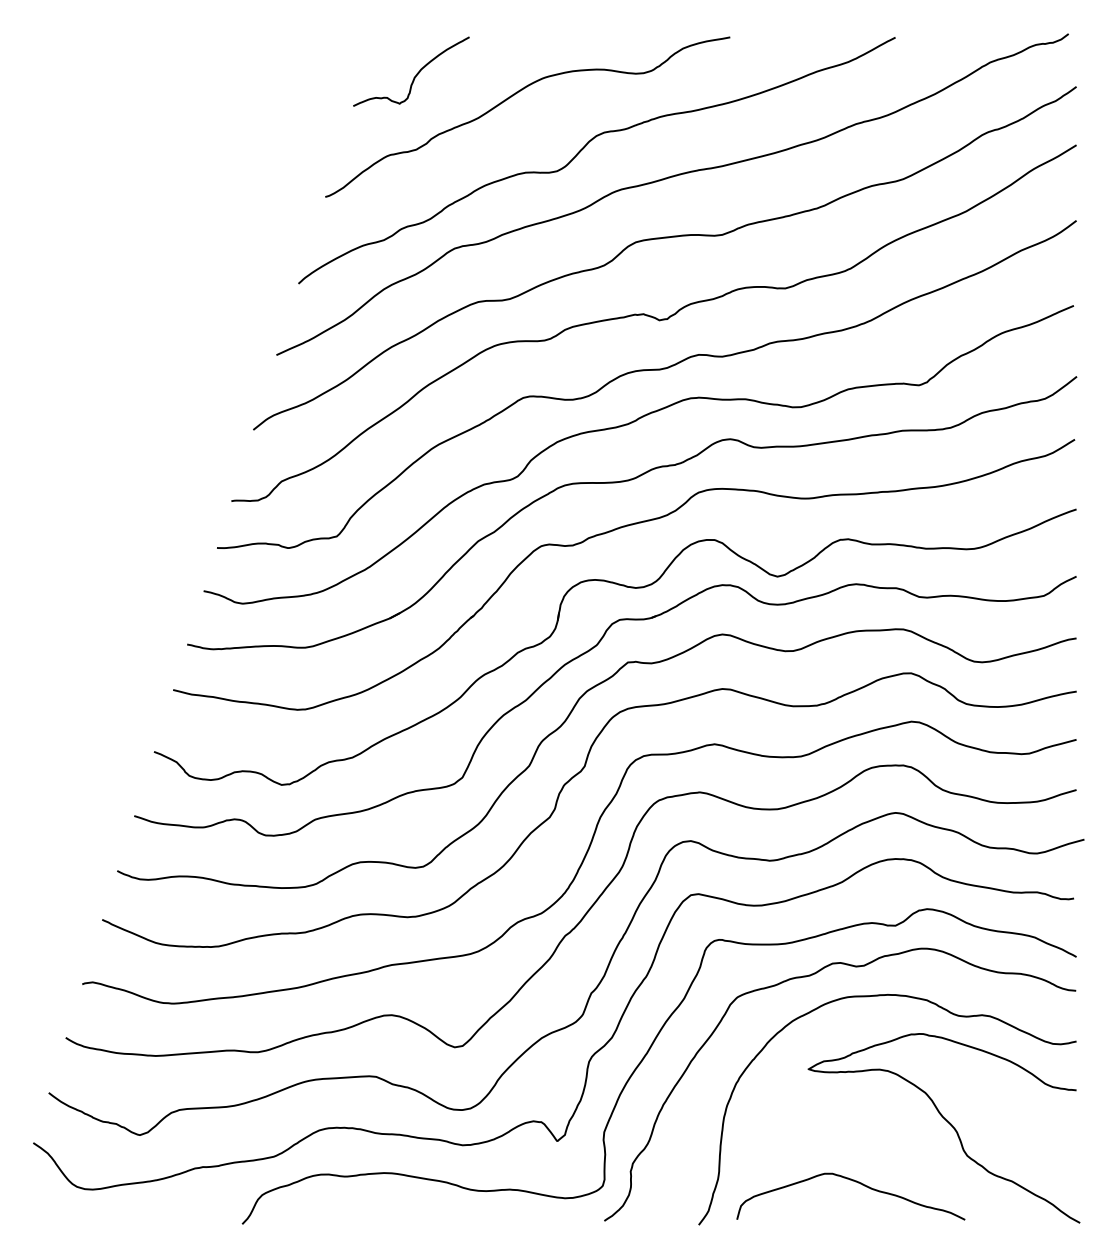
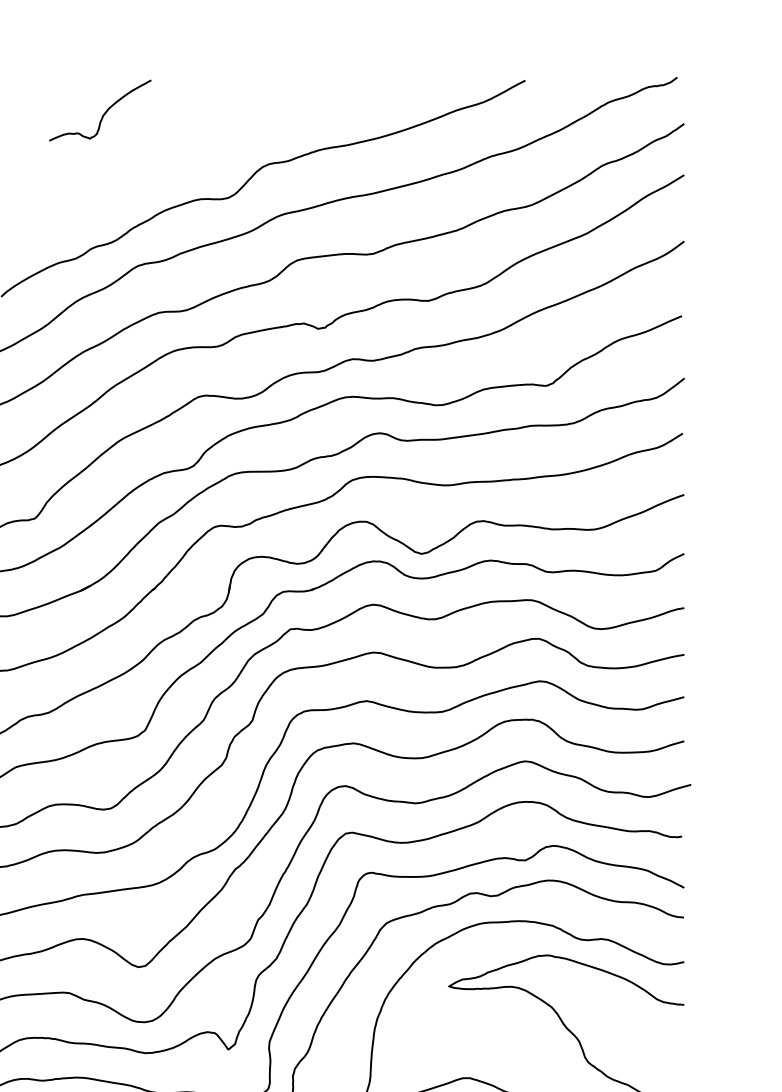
curve: (513, 96) -> (189, 132), removed

